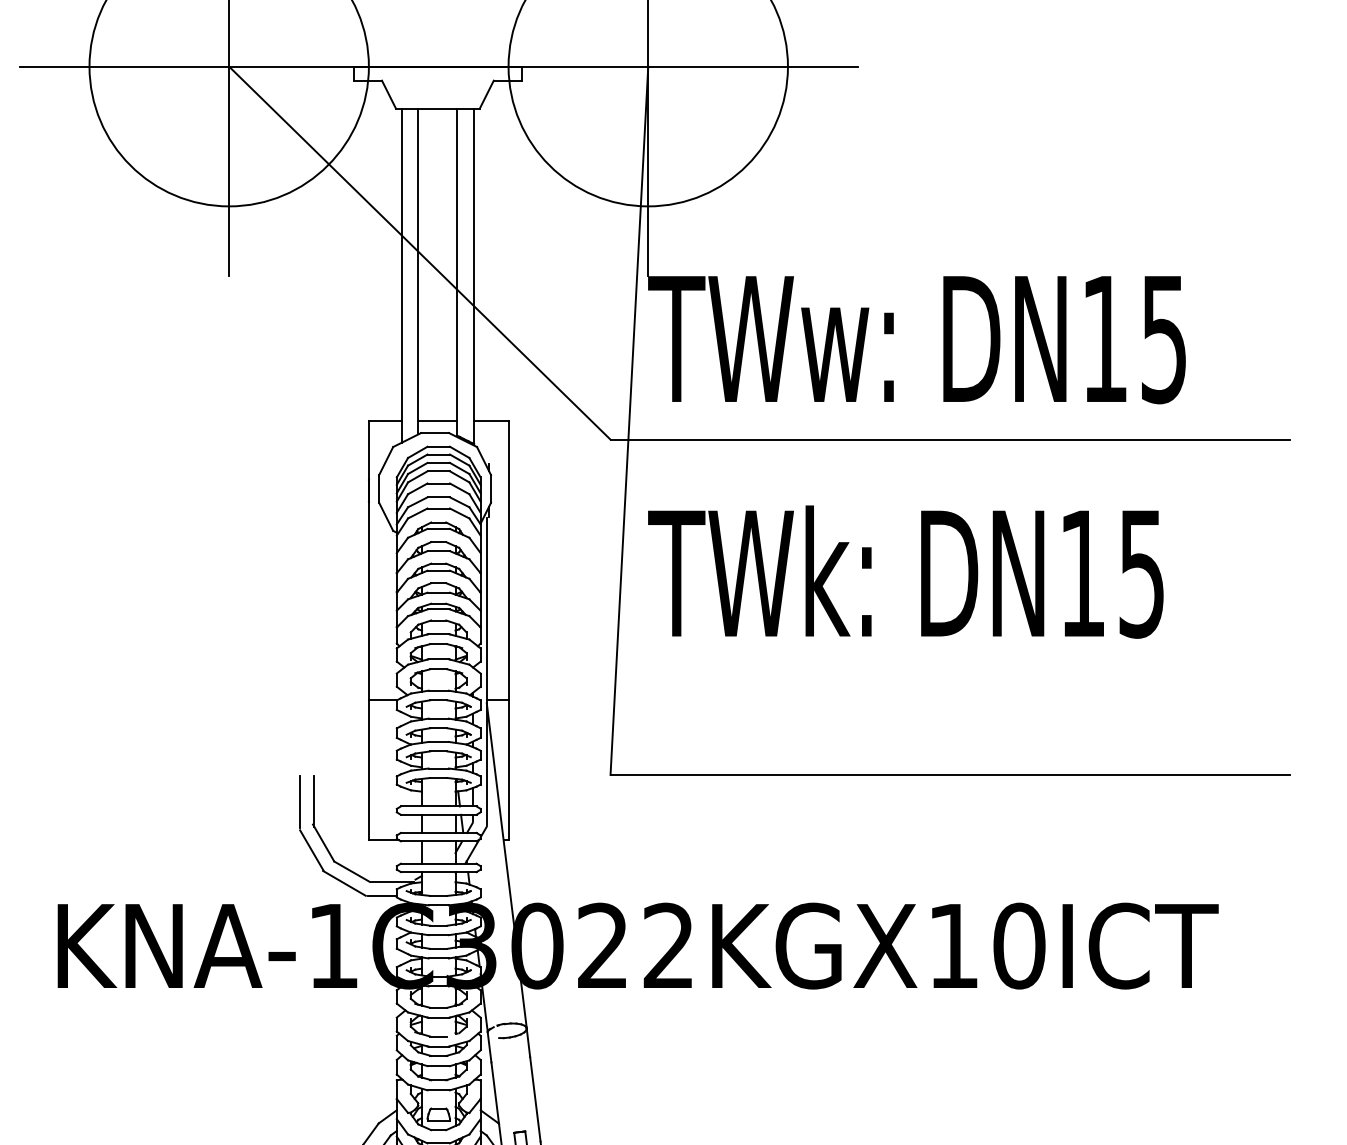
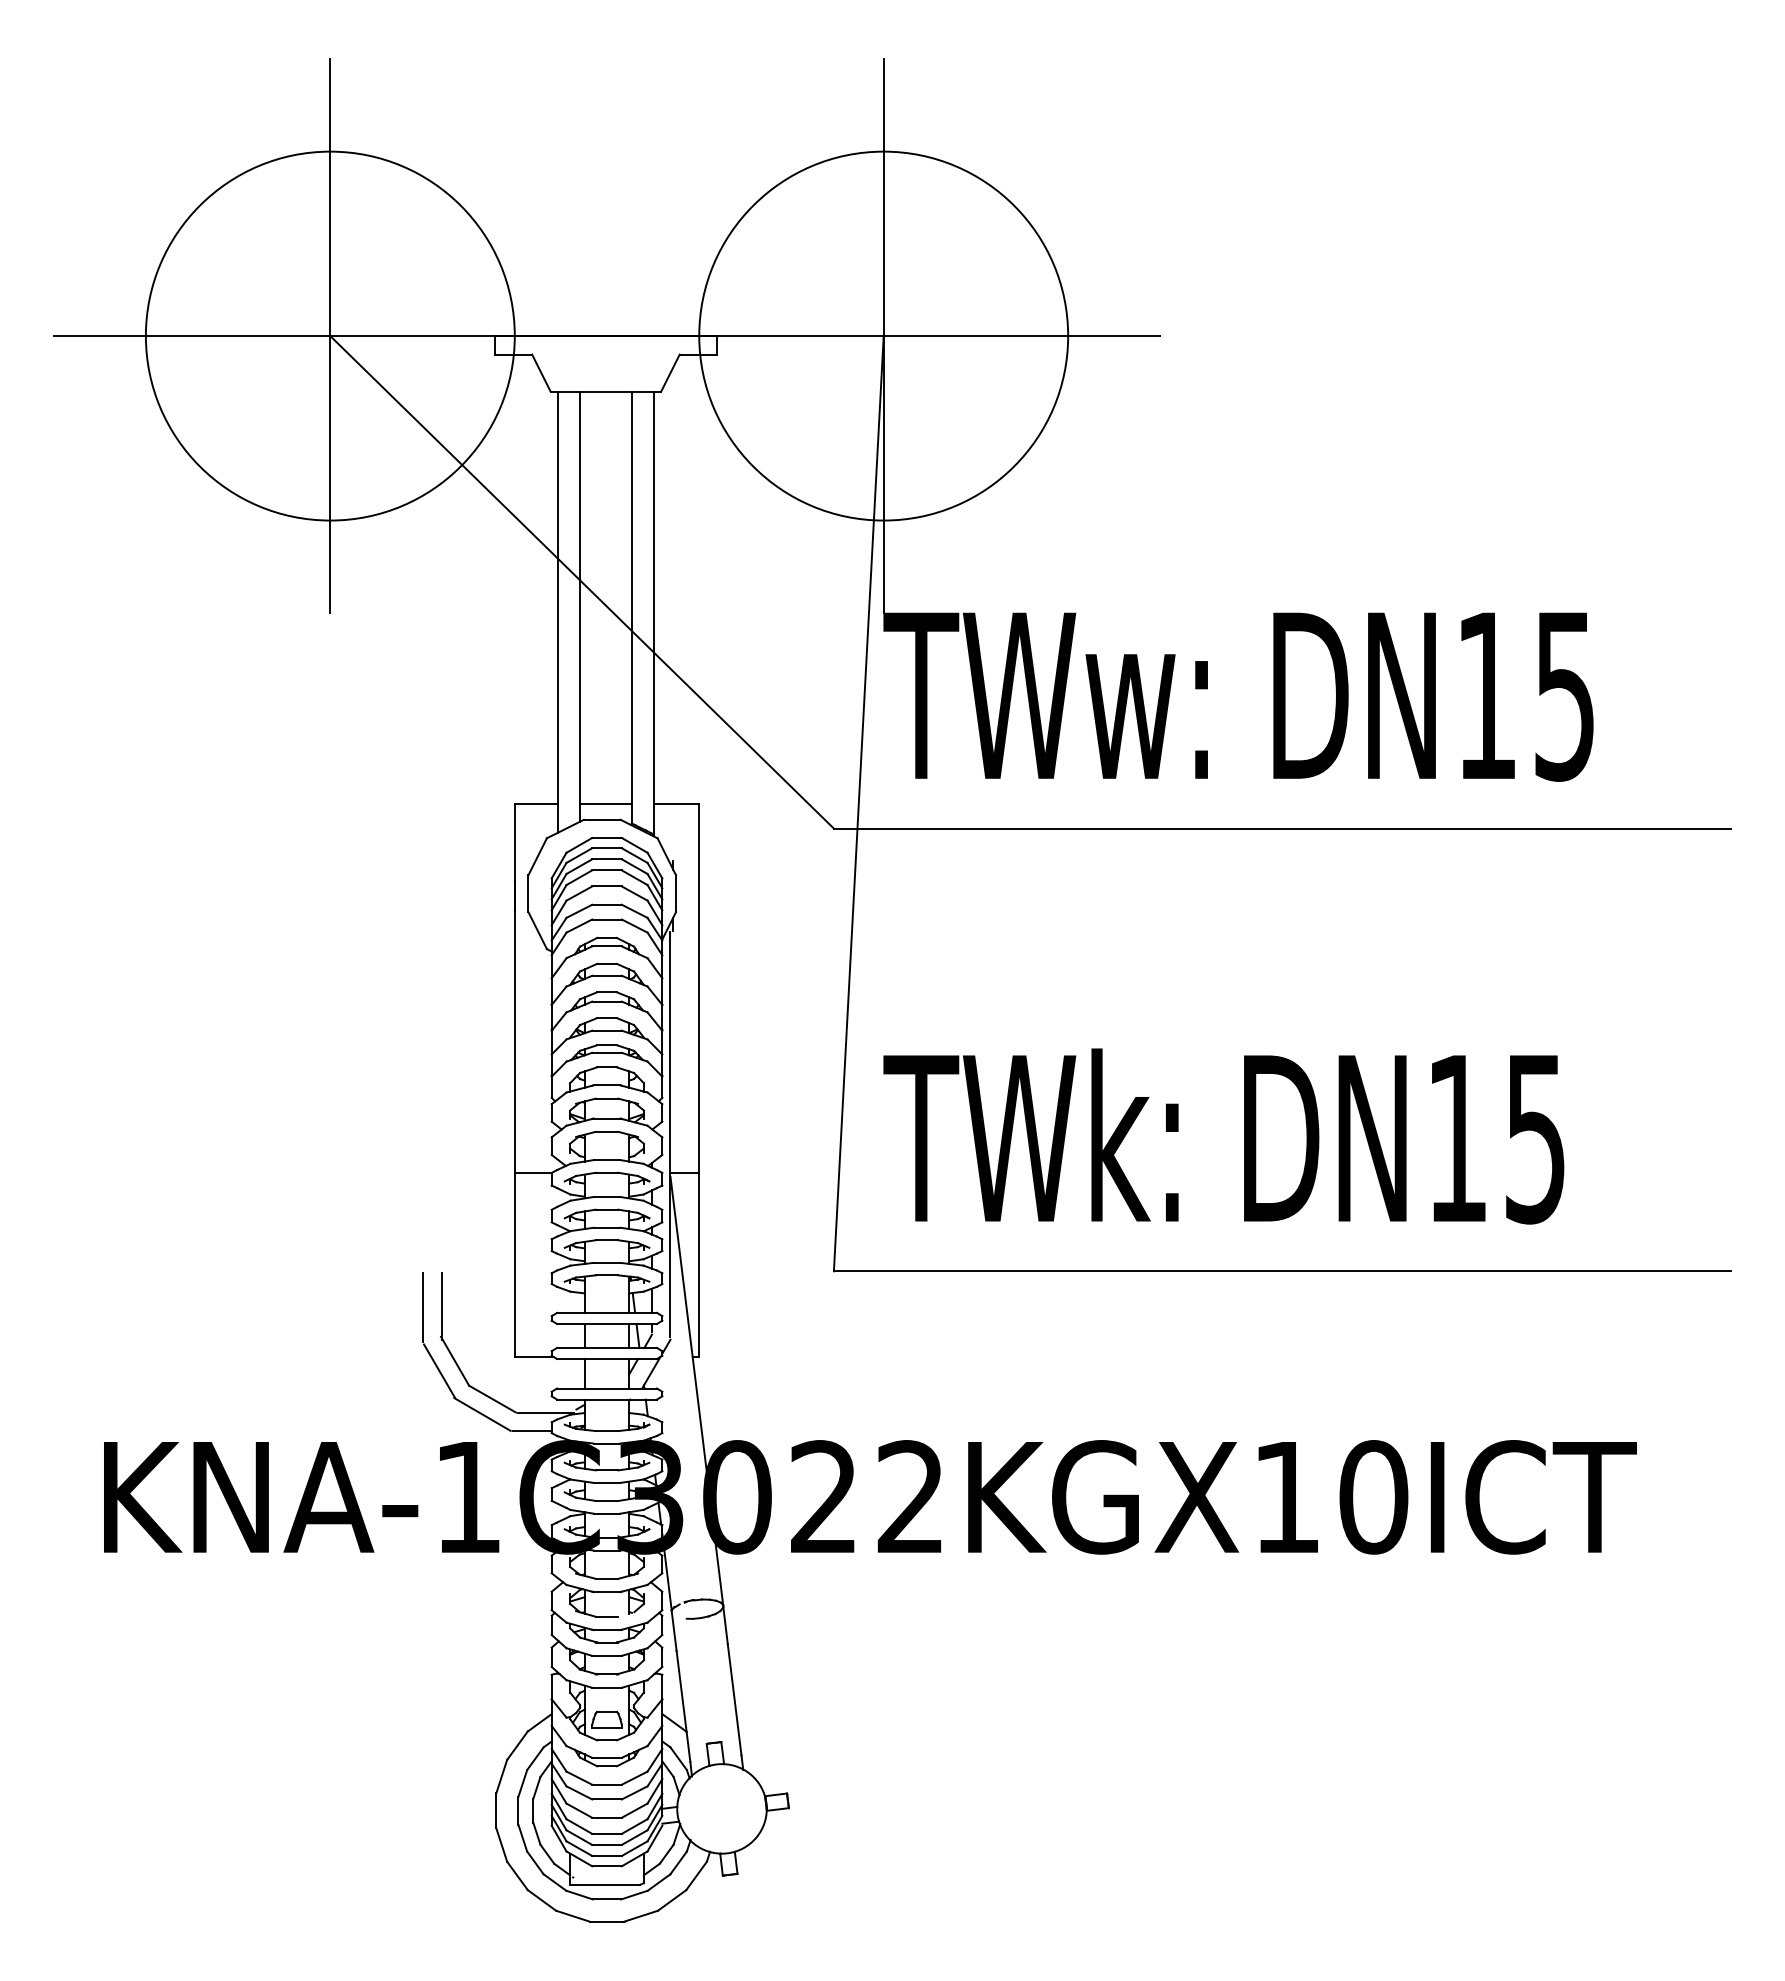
text: (905, 572) -> (1223, 1136), moved

